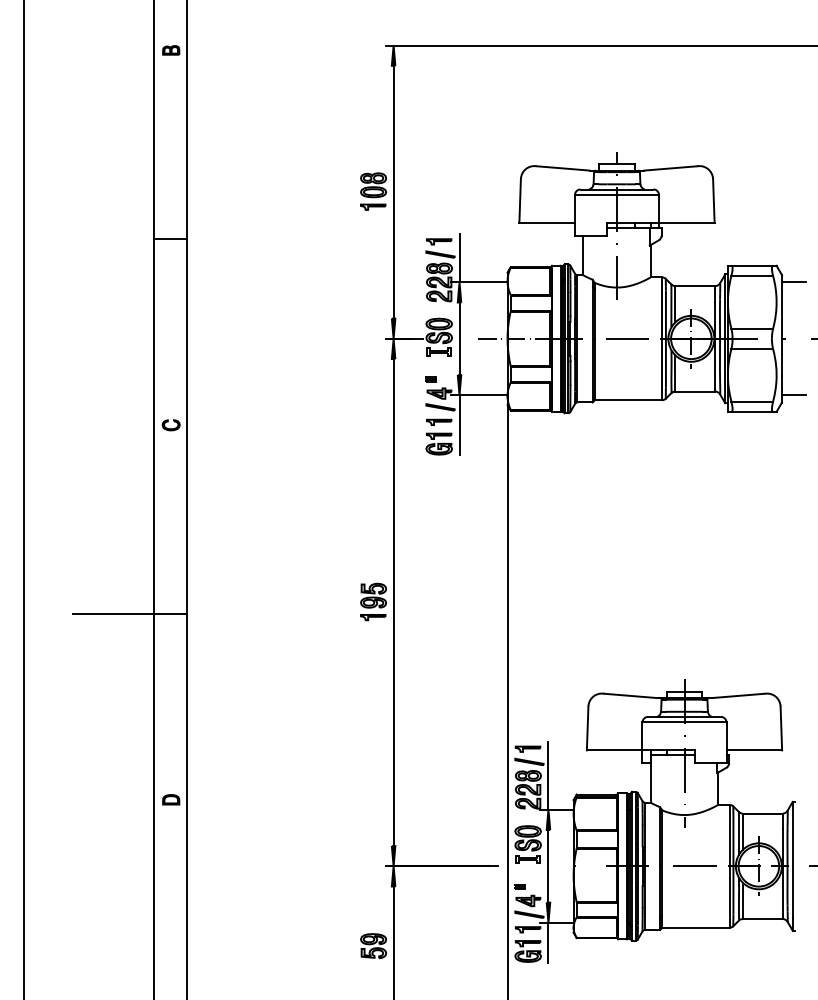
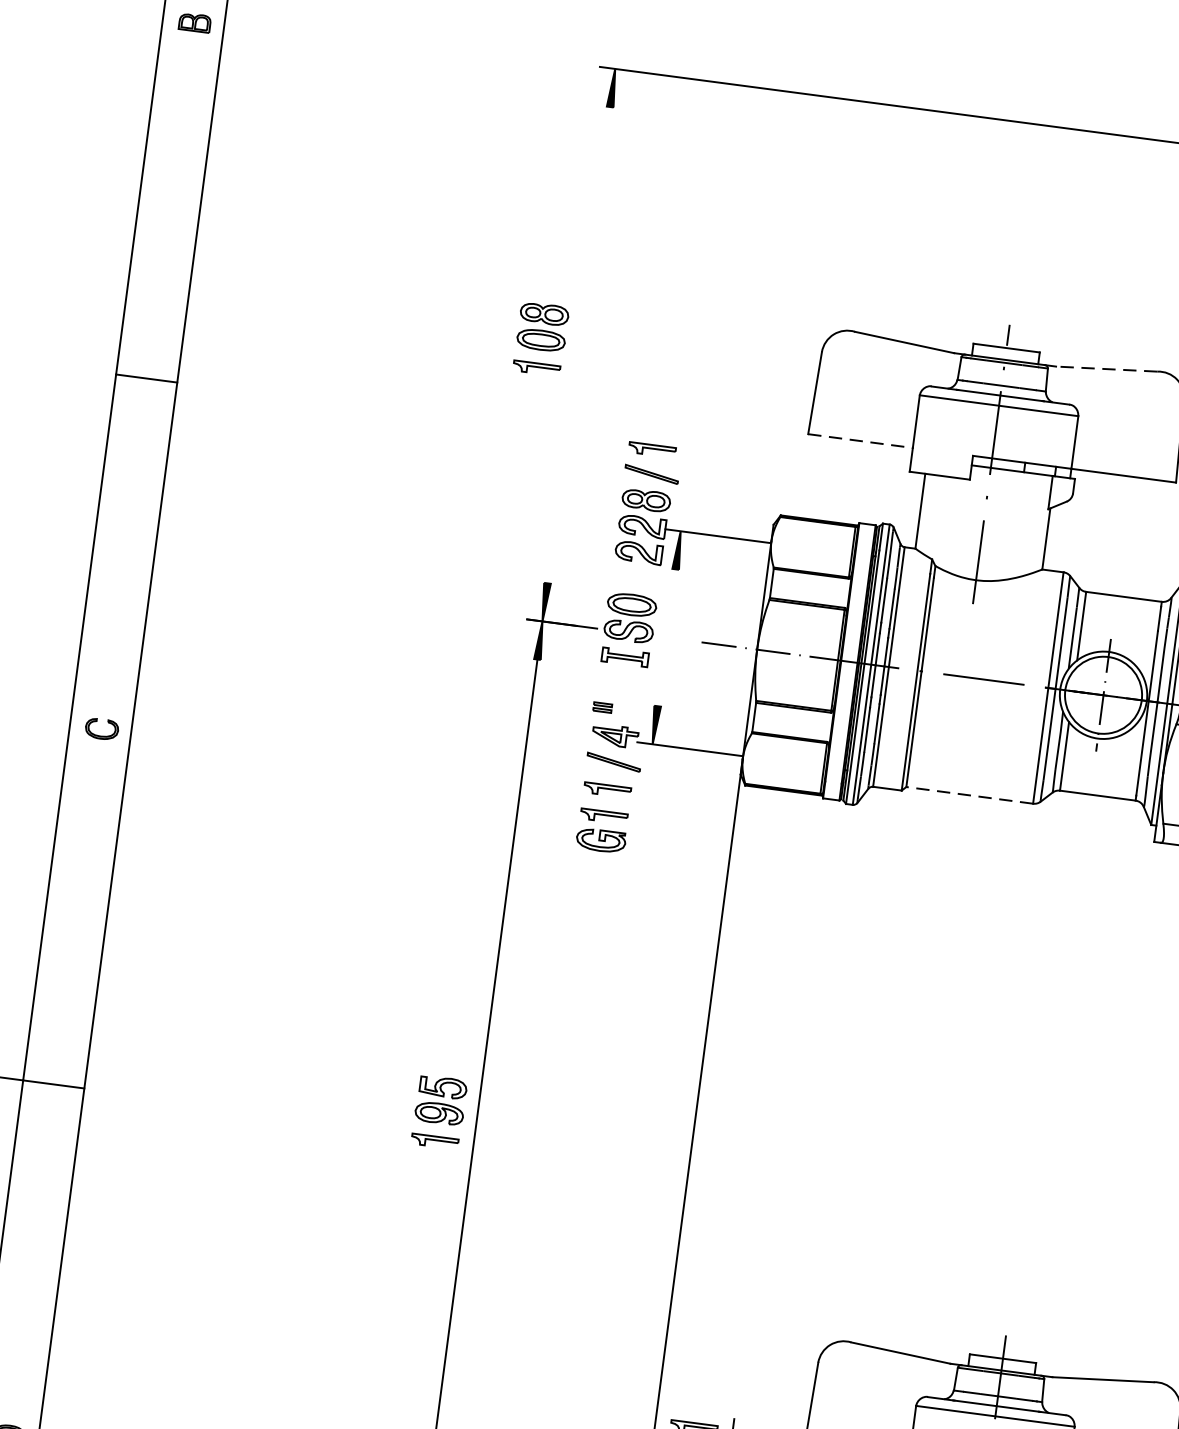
line: (670, 168) -> (1106, 369), solid -> dashed
line: (393, 191) -> (578, 343), removed
line: (547, 222) -> (861, 440), solid -> dashed
line: (459, 258) -> (686, 486), removed
line: (459, 338) -> (666, 637), removed
line: (628, 400) -> (969, 795), solid -> dashed
line: (459, 425) -> (645, 801), removed

